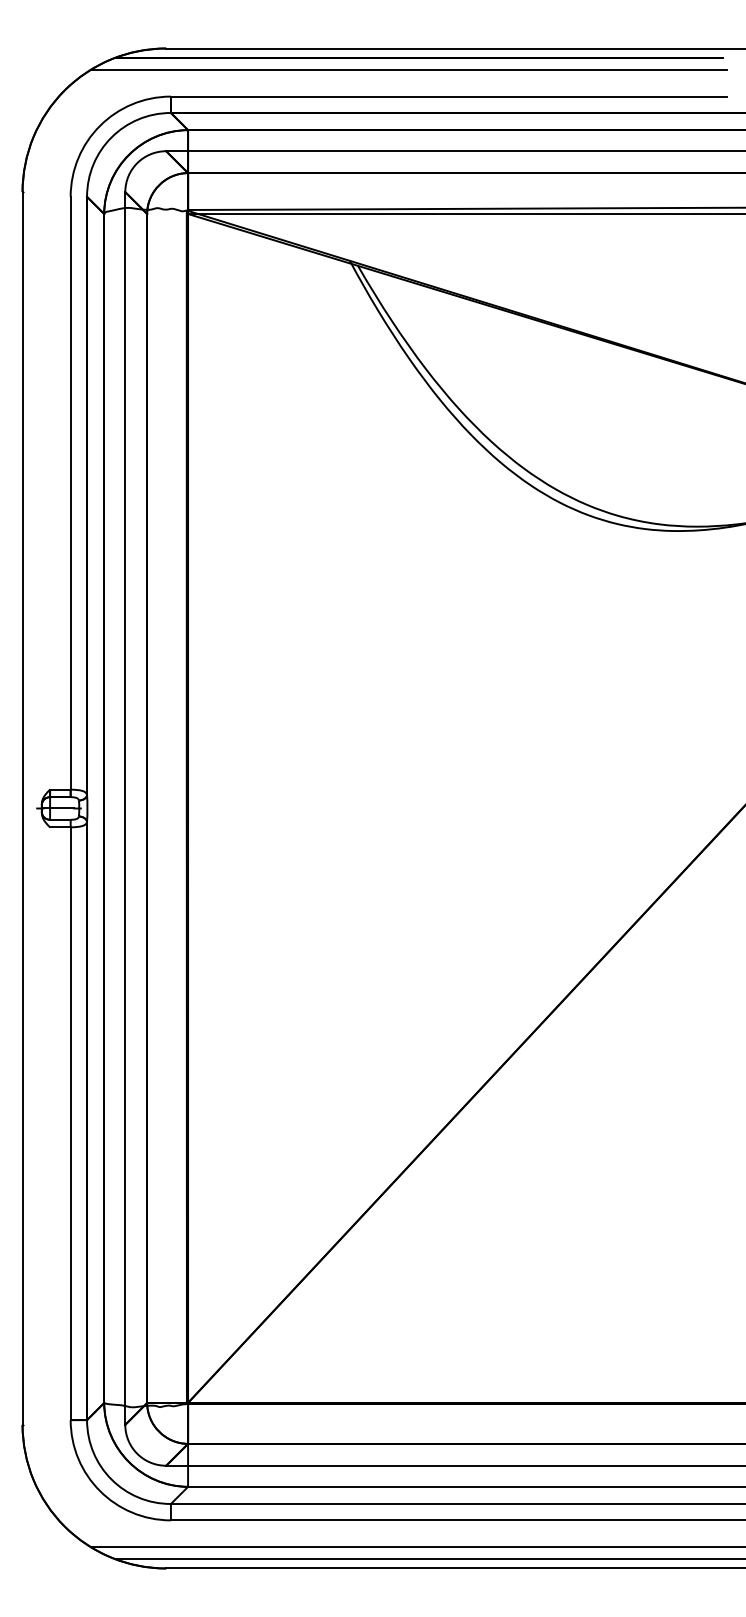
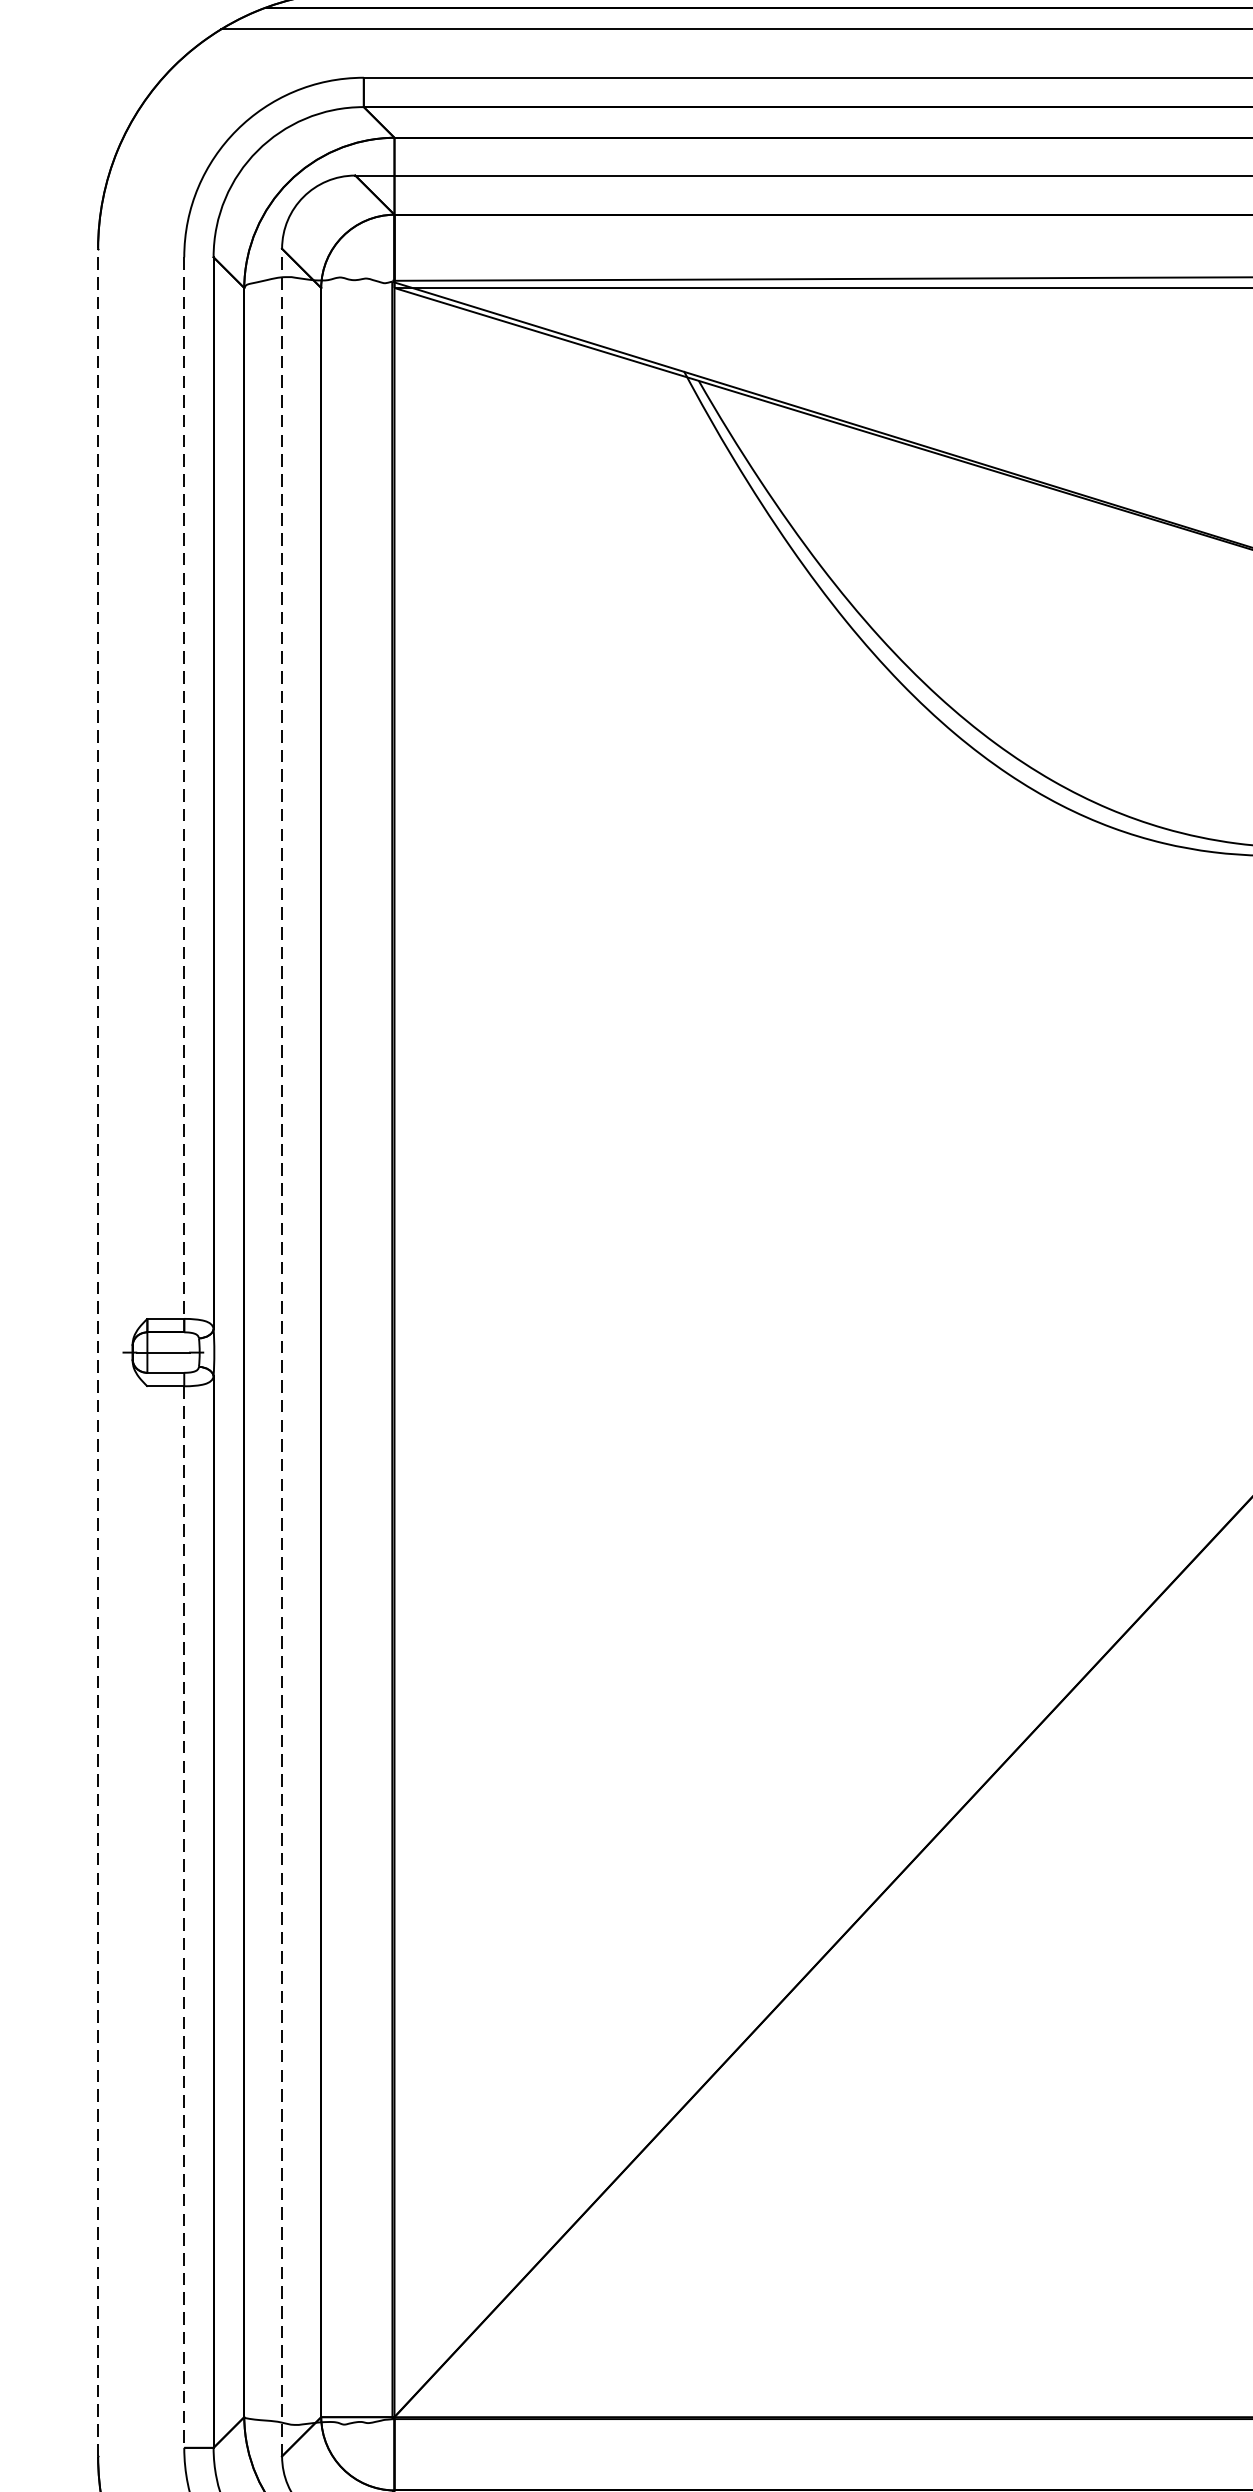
line: (70, 493) -> (183, 788), solid -> dashed
line: (22, 808) -> (97, 1352), solid -> dashed
line: (125, 808) -> (282, 1352), solid -> dashed
line: (70, 1124) -> (183, 1918), solid -> dashed

